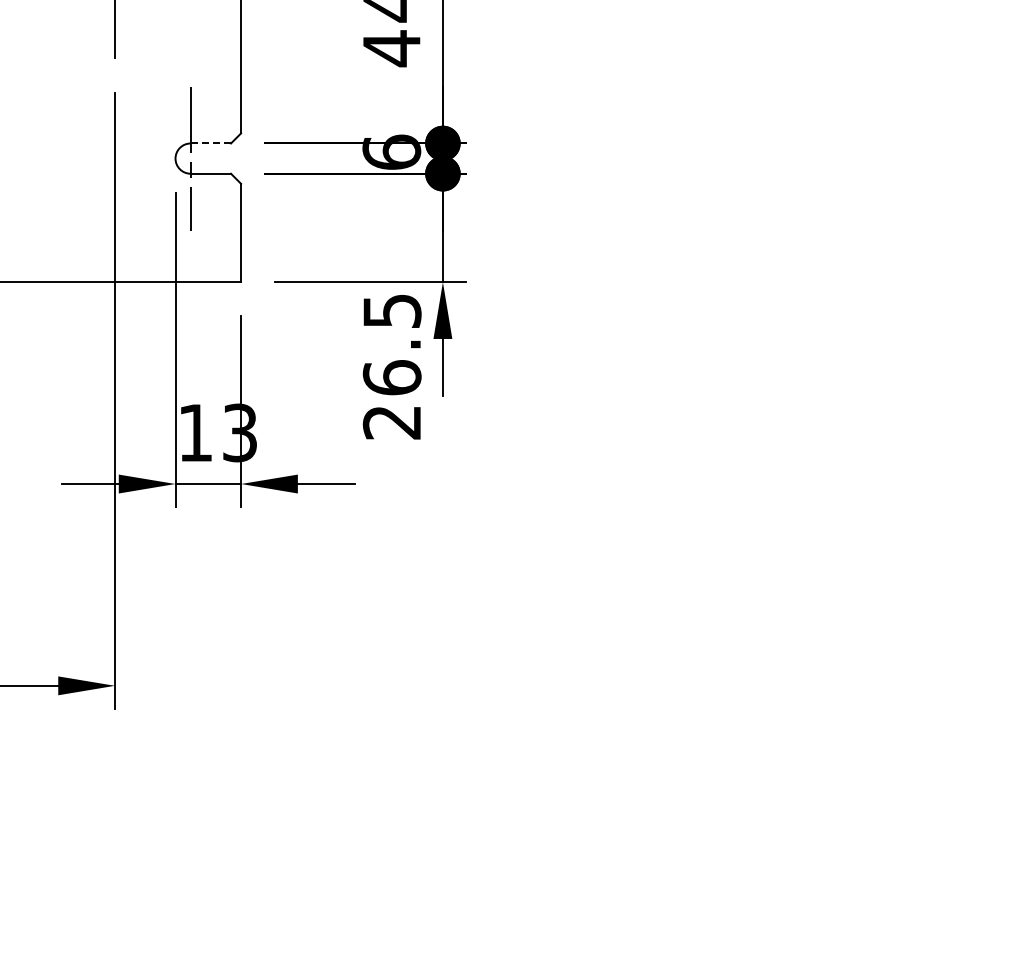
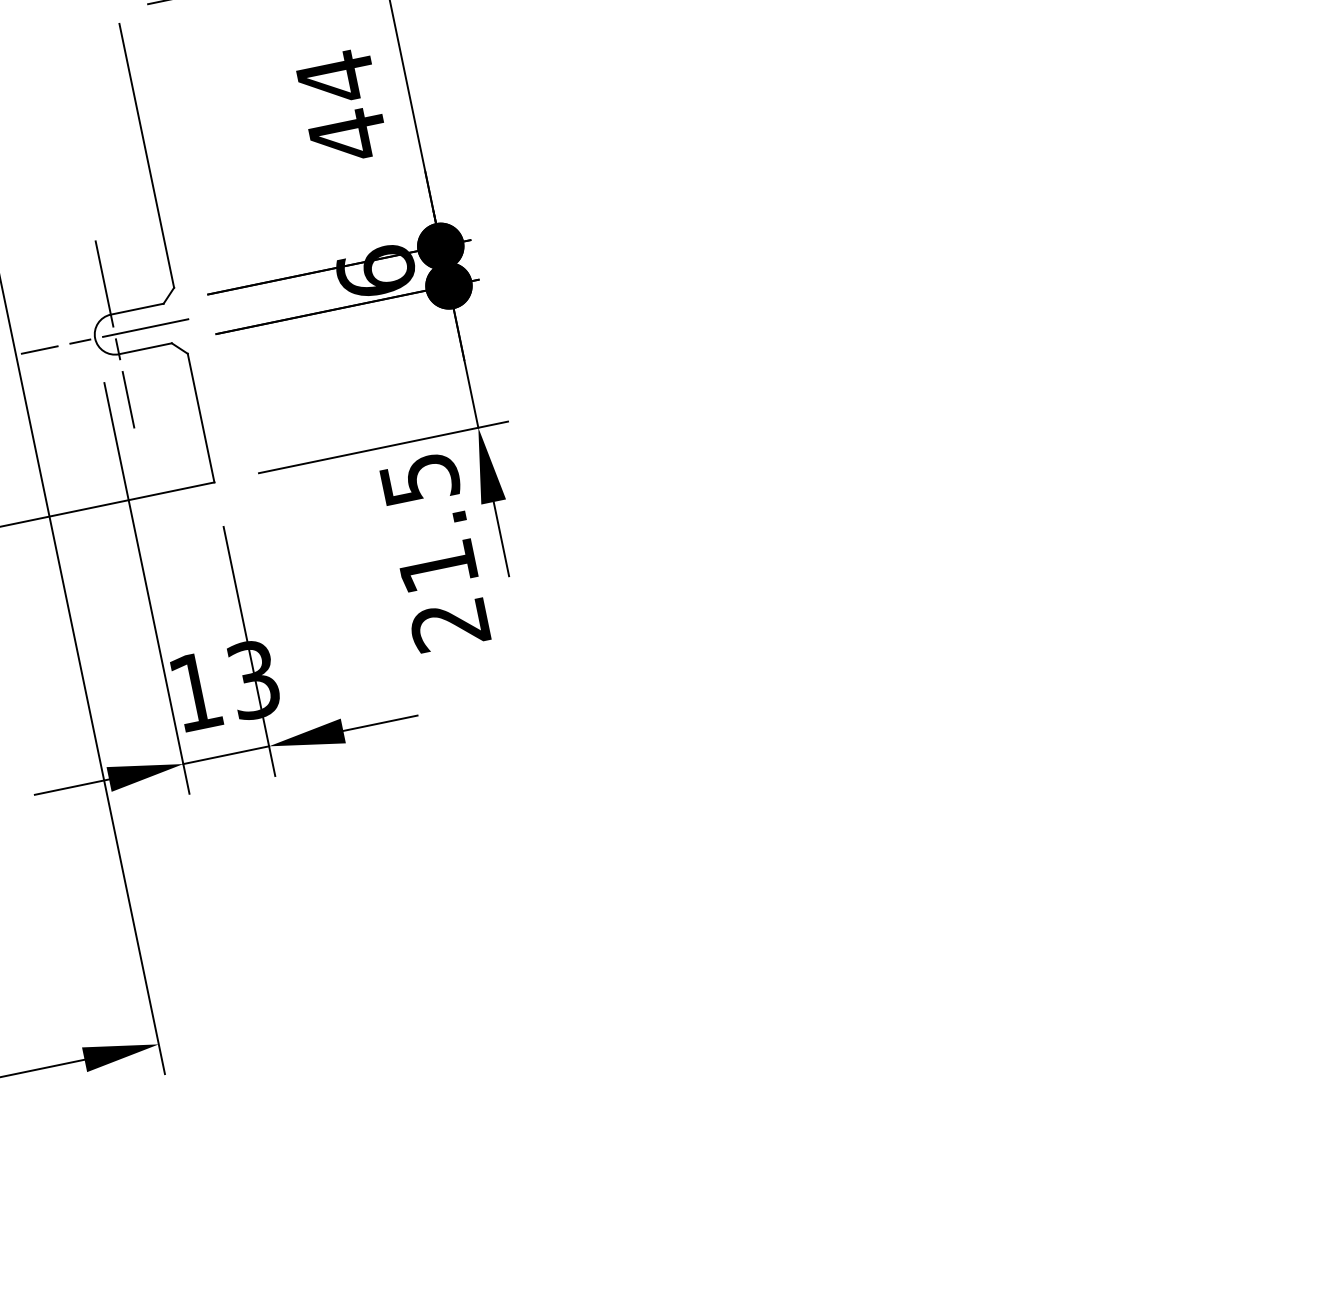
line: (211, 143) -> (138, 309), dashed -> solid
line: (182, 158) -> (104, 336), added
text: (391, 377) -> (436, 566), 26.5 -> 21.5

